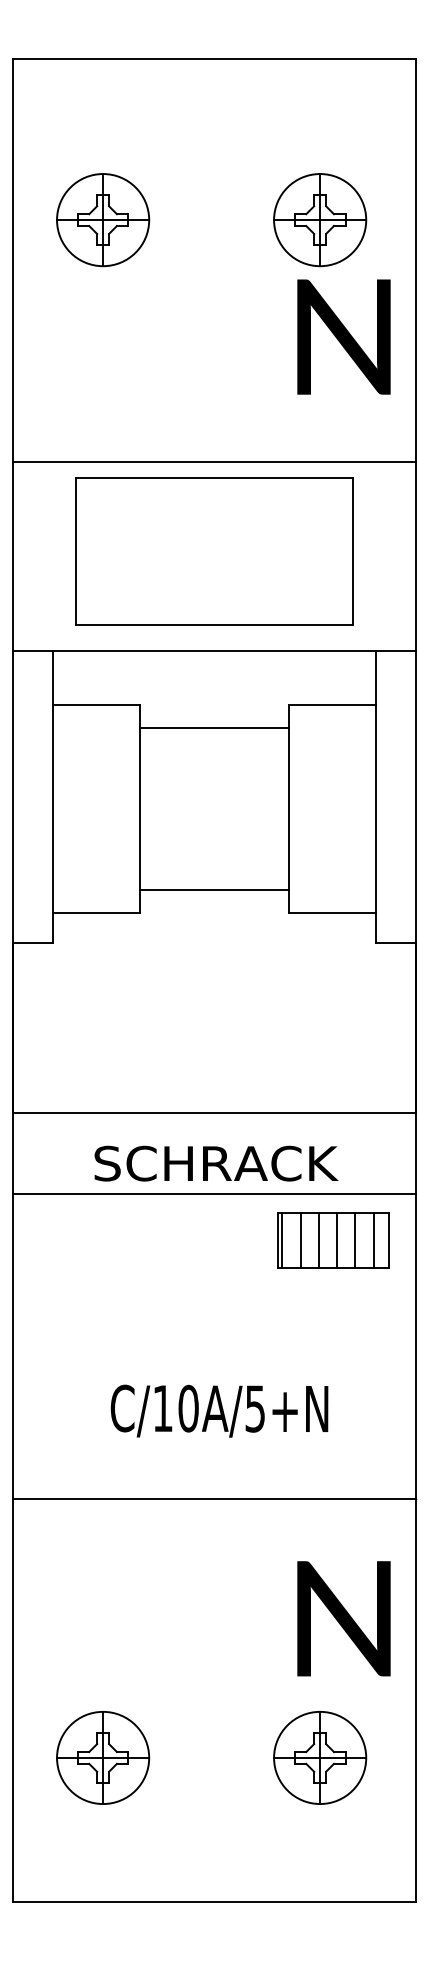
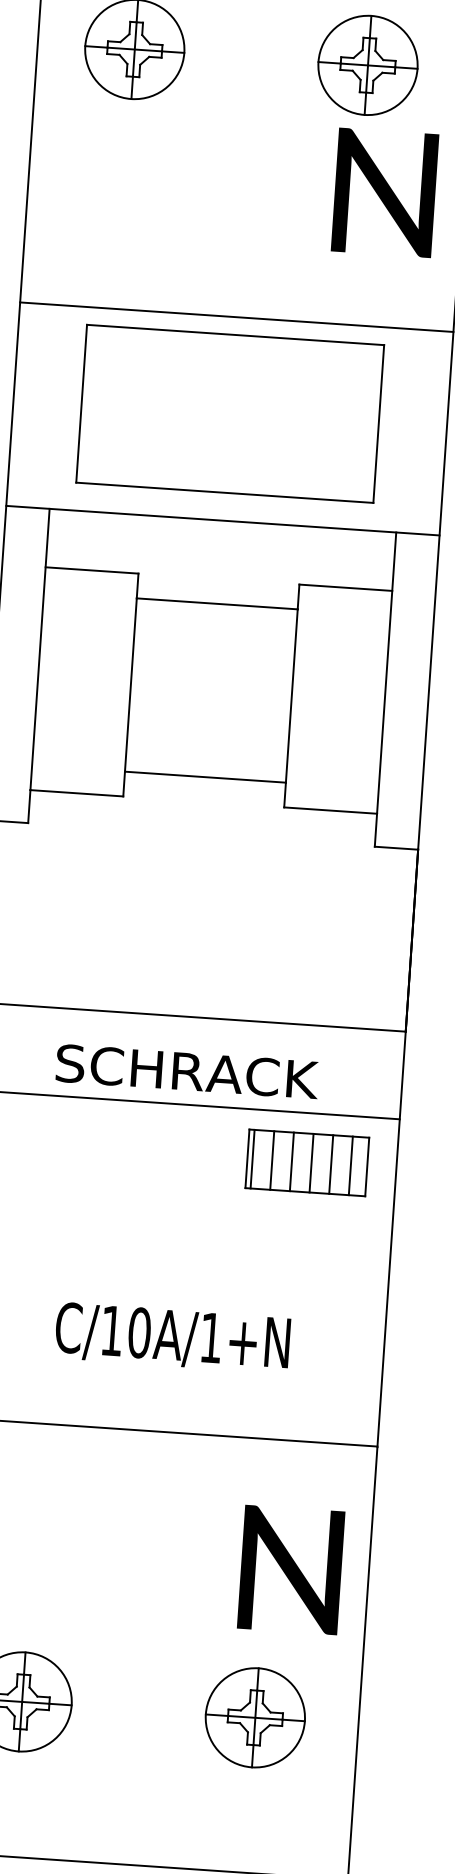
text: (254, 1408) -> (210, 1337), C/10A/5+N -> C/10A/1+N

